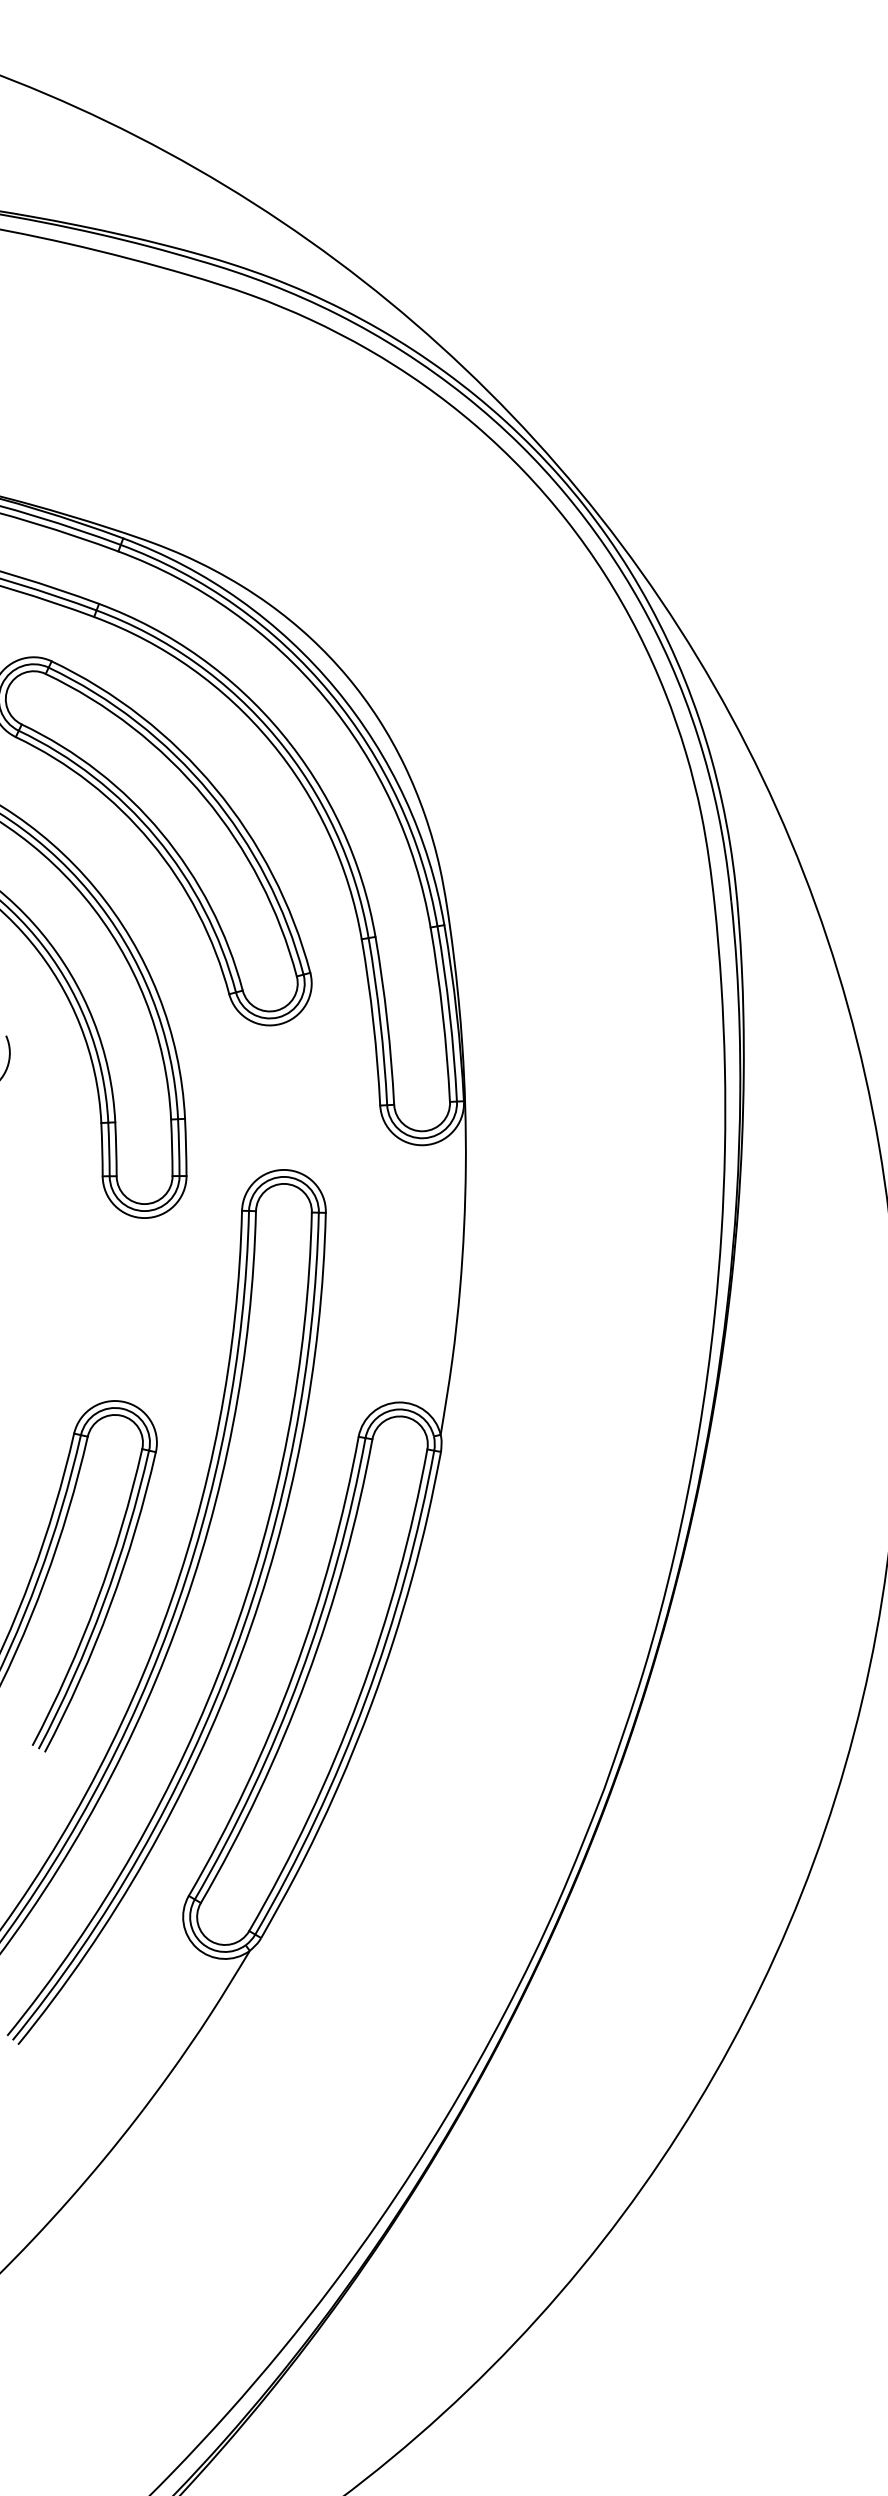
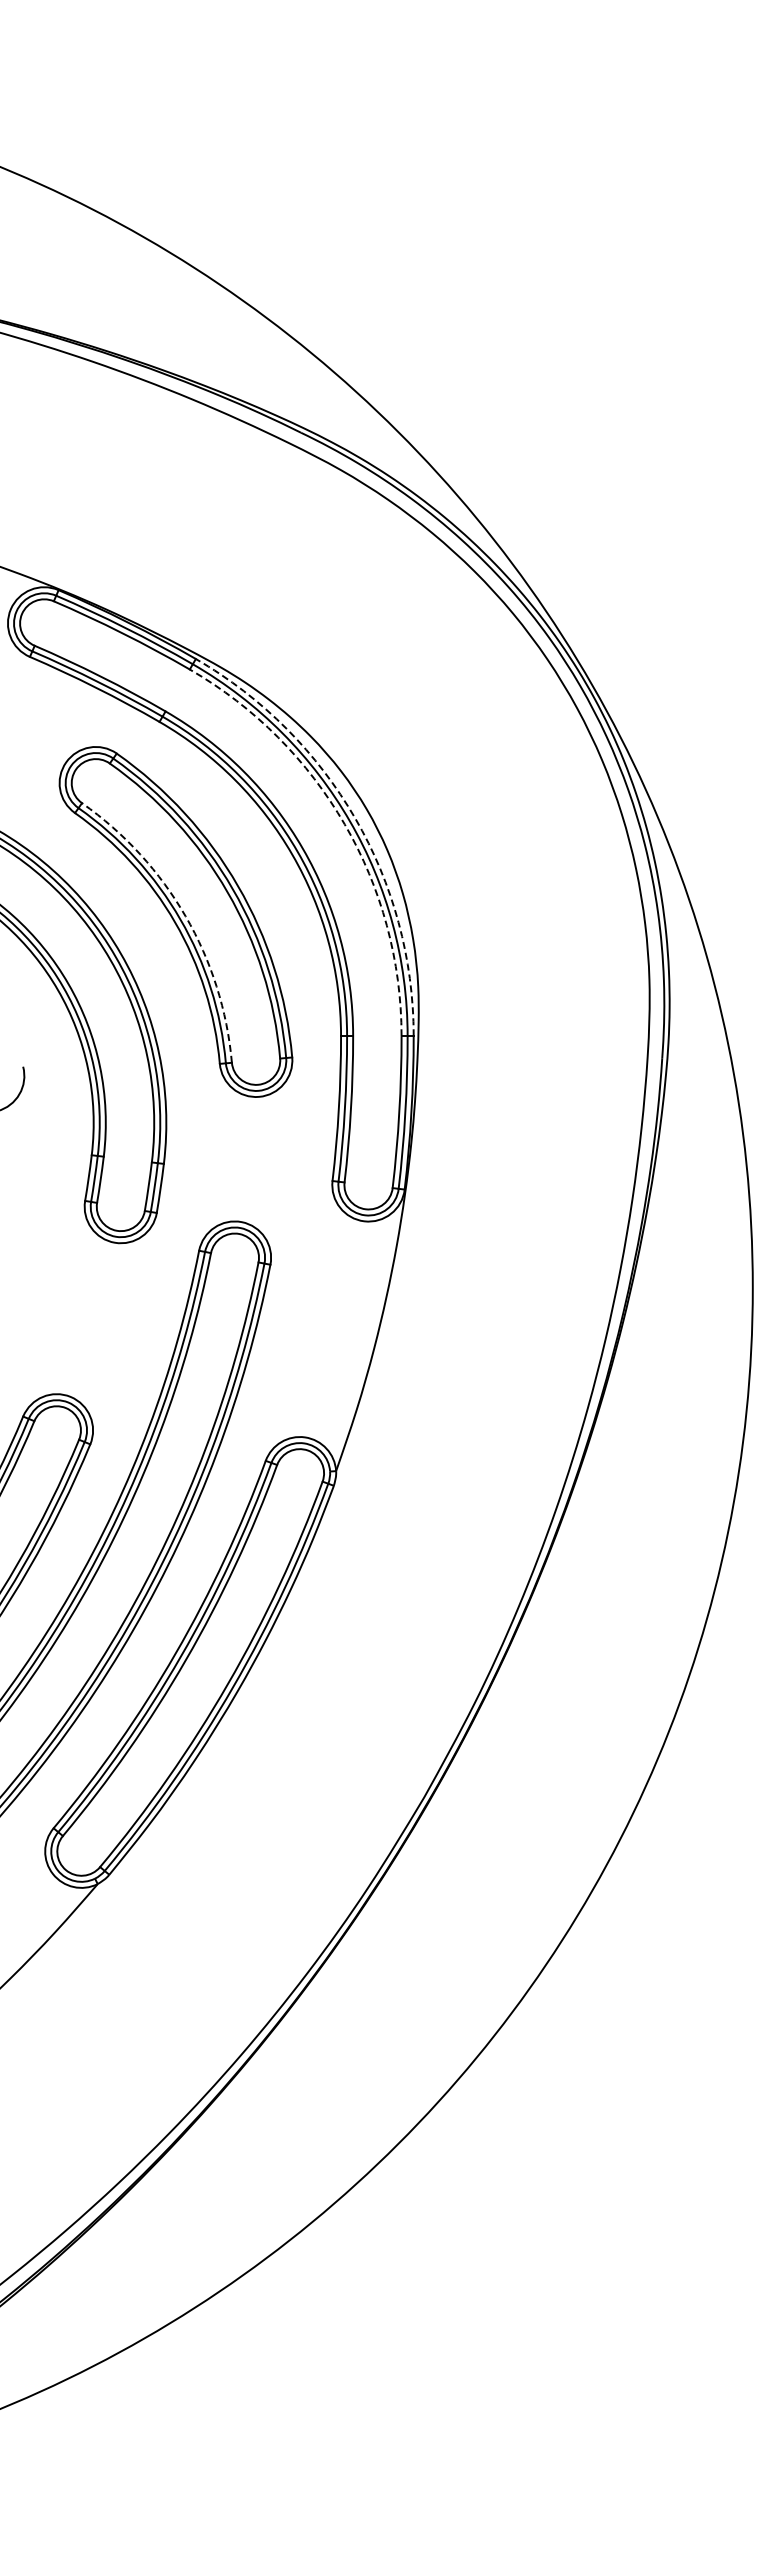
arc: (335, 688) -> (355, 818), solid -> dashed
arc: (324, 697) -> (344, 824), solid -> dashed
arc: (161, 833) -> (185, 916), solid -> dashed

